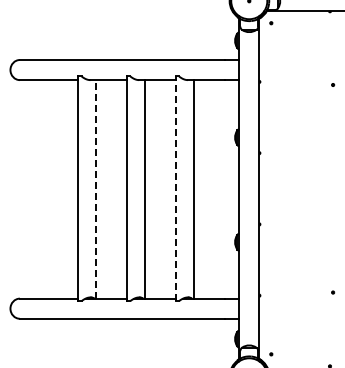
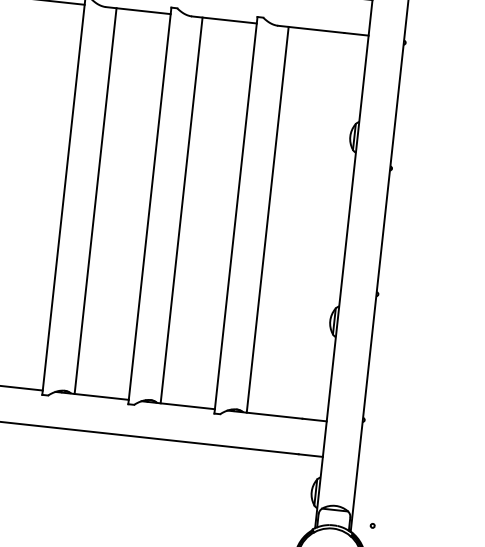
line: (96, 188) -> (95, 199), dashed -> solid
line: (175, 188) -> (235, 214), dashed -> solid

